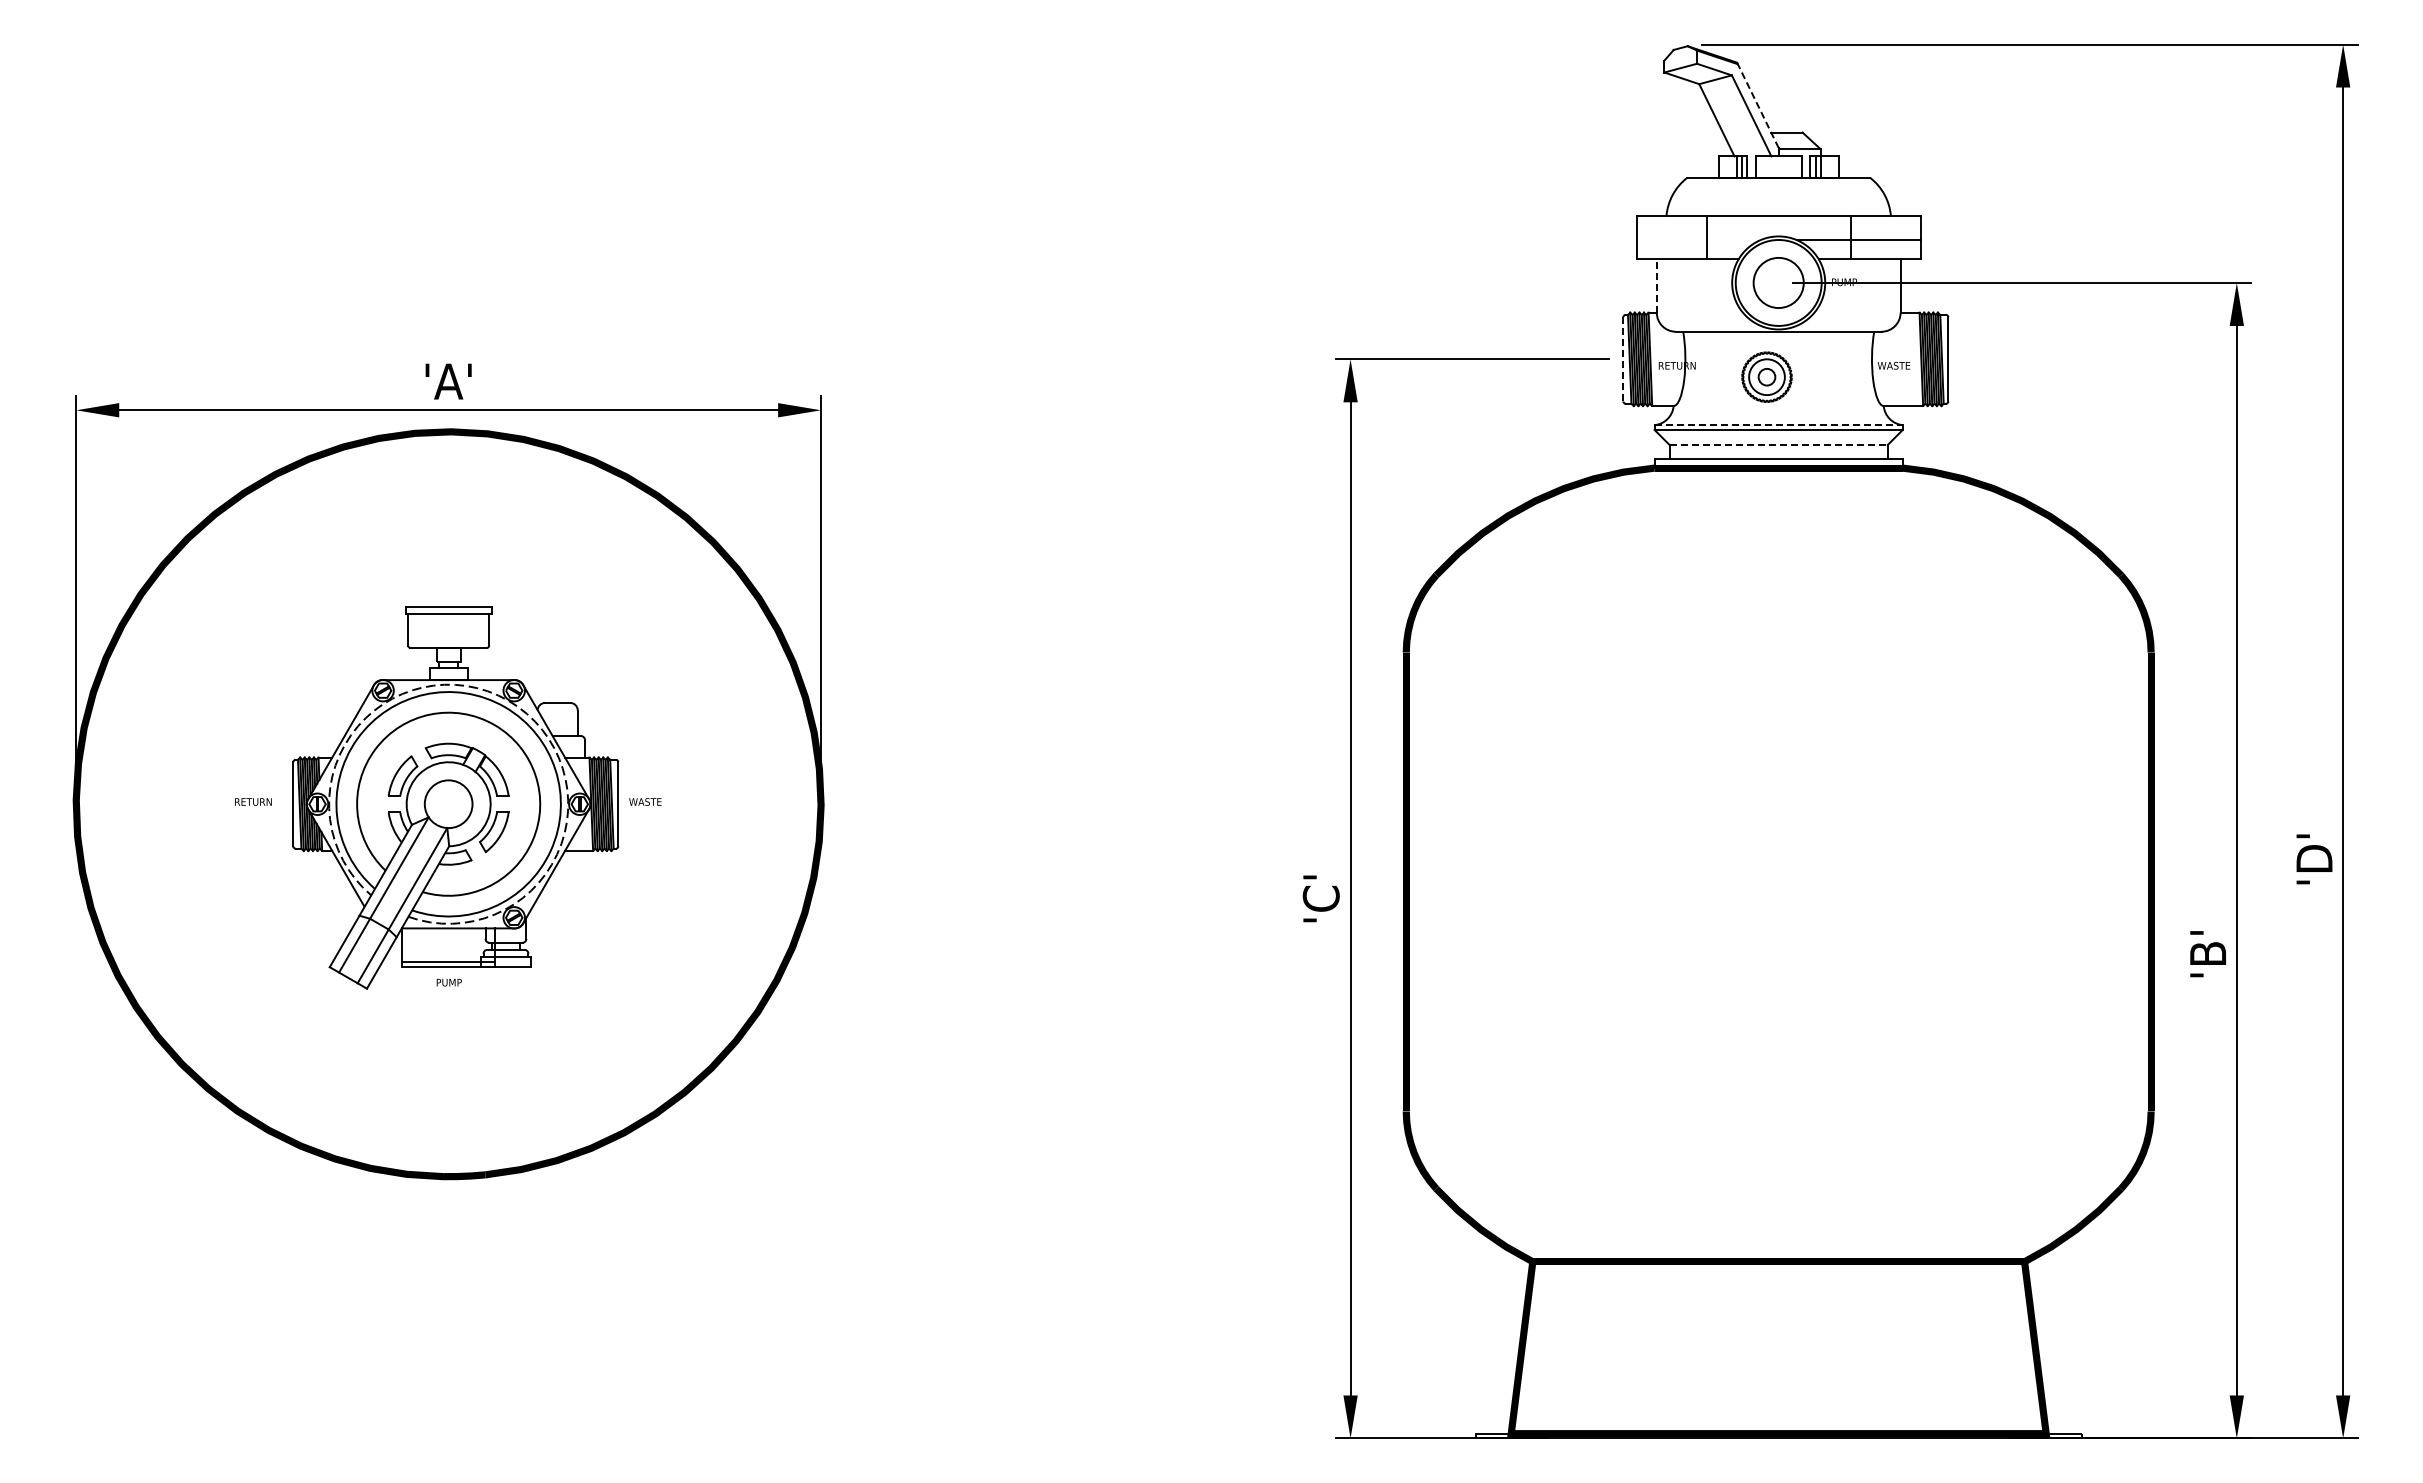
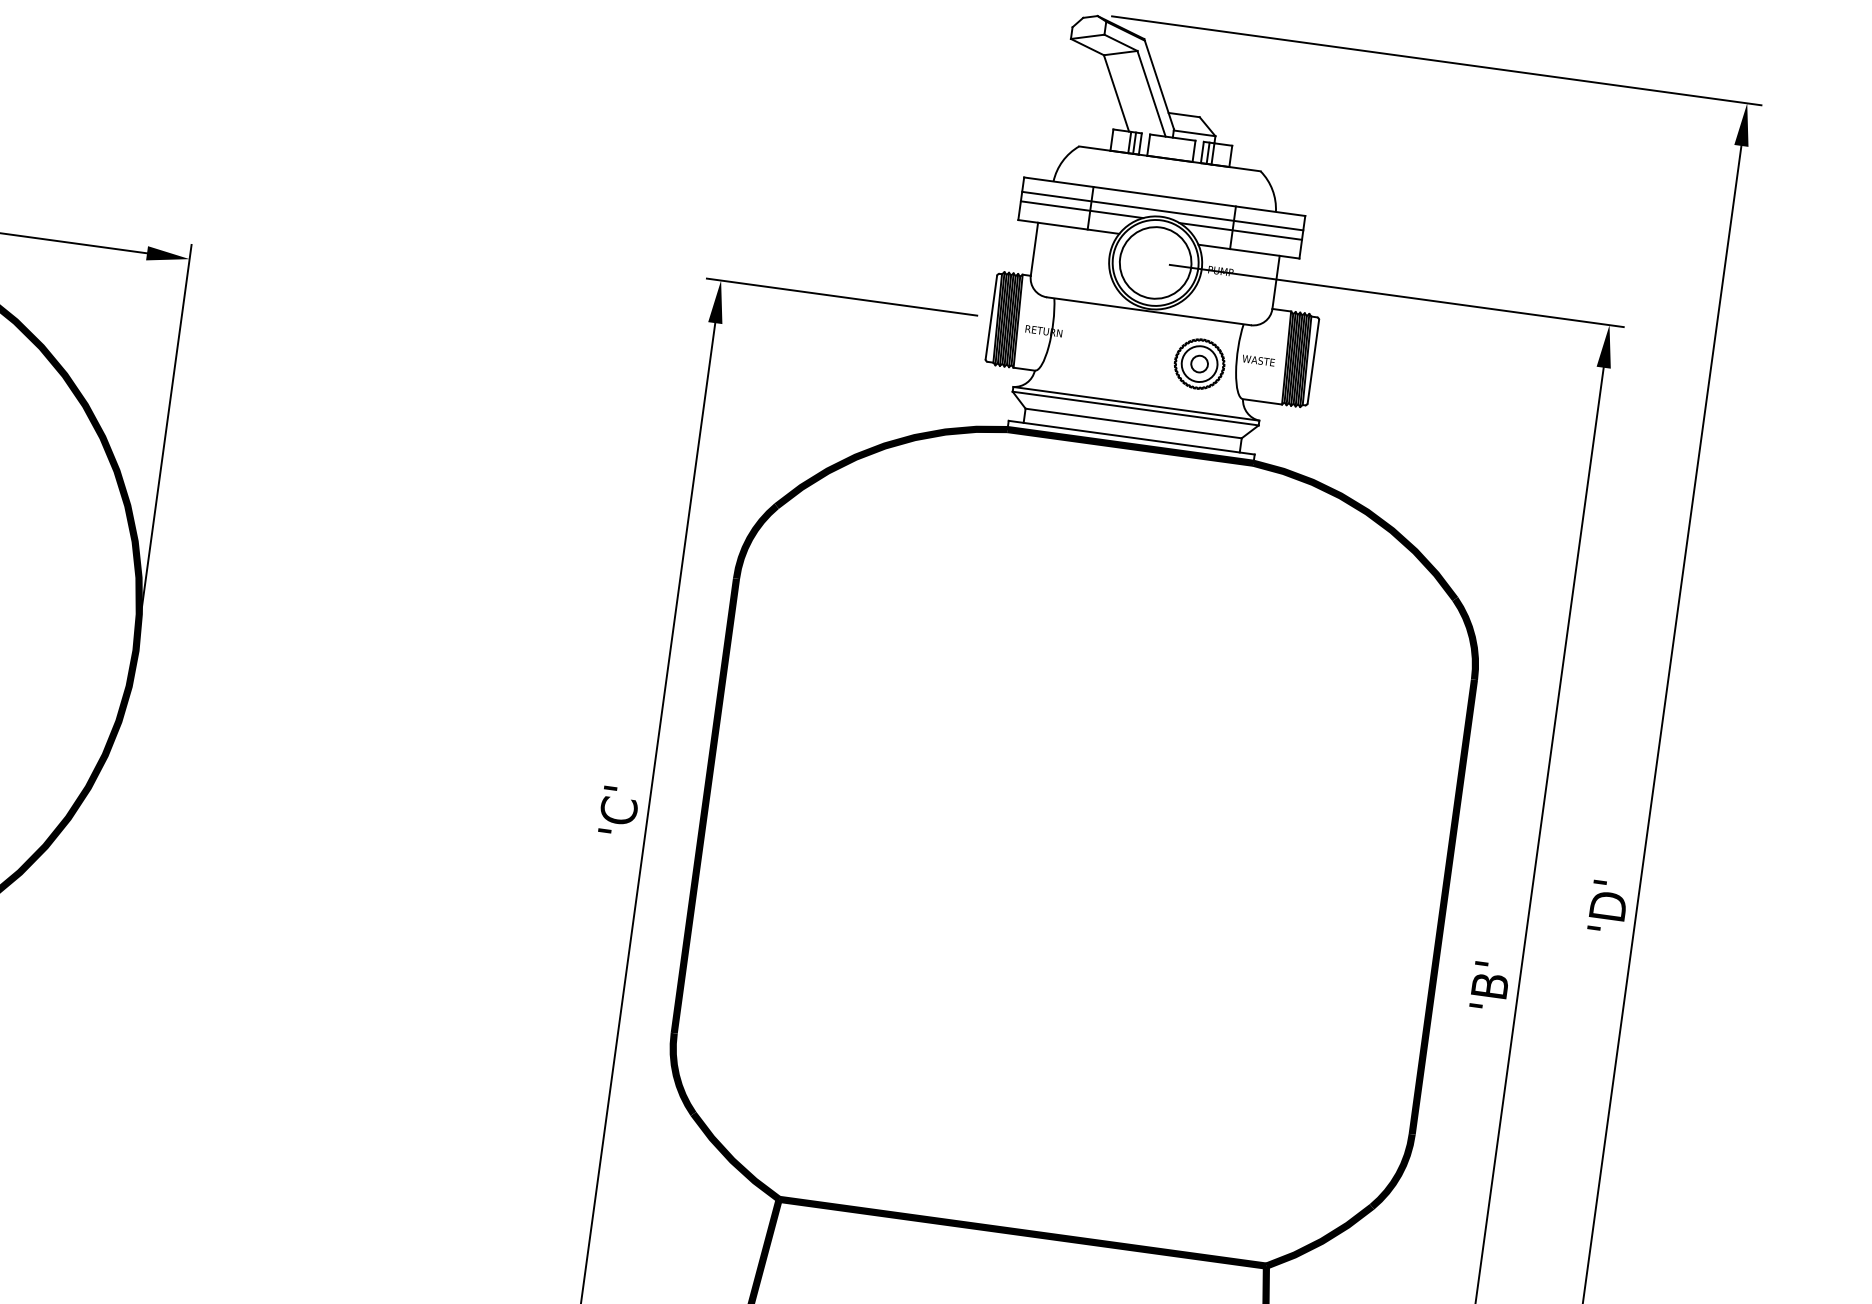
line: (1758, 105) -> (1159, 84), dashed -> solid
line: (1778, 230) -> (1162, 210), added
line: (1698, 240) -> (1081, 210), added
circle: (1778, 282) -> (1155, 262), size x1.43
line: (1656, 285) -> (1034, 248), dashed -> solid
line: (1623, 359) -> (991, 317), dashed -> solid
part: (1766, 376) -> (1199, 363), moved
line: (1779, 425) -> (1137, 404), dashed -> solid
line: (1779, 445) -> (1134, 424), dashed -> solid

